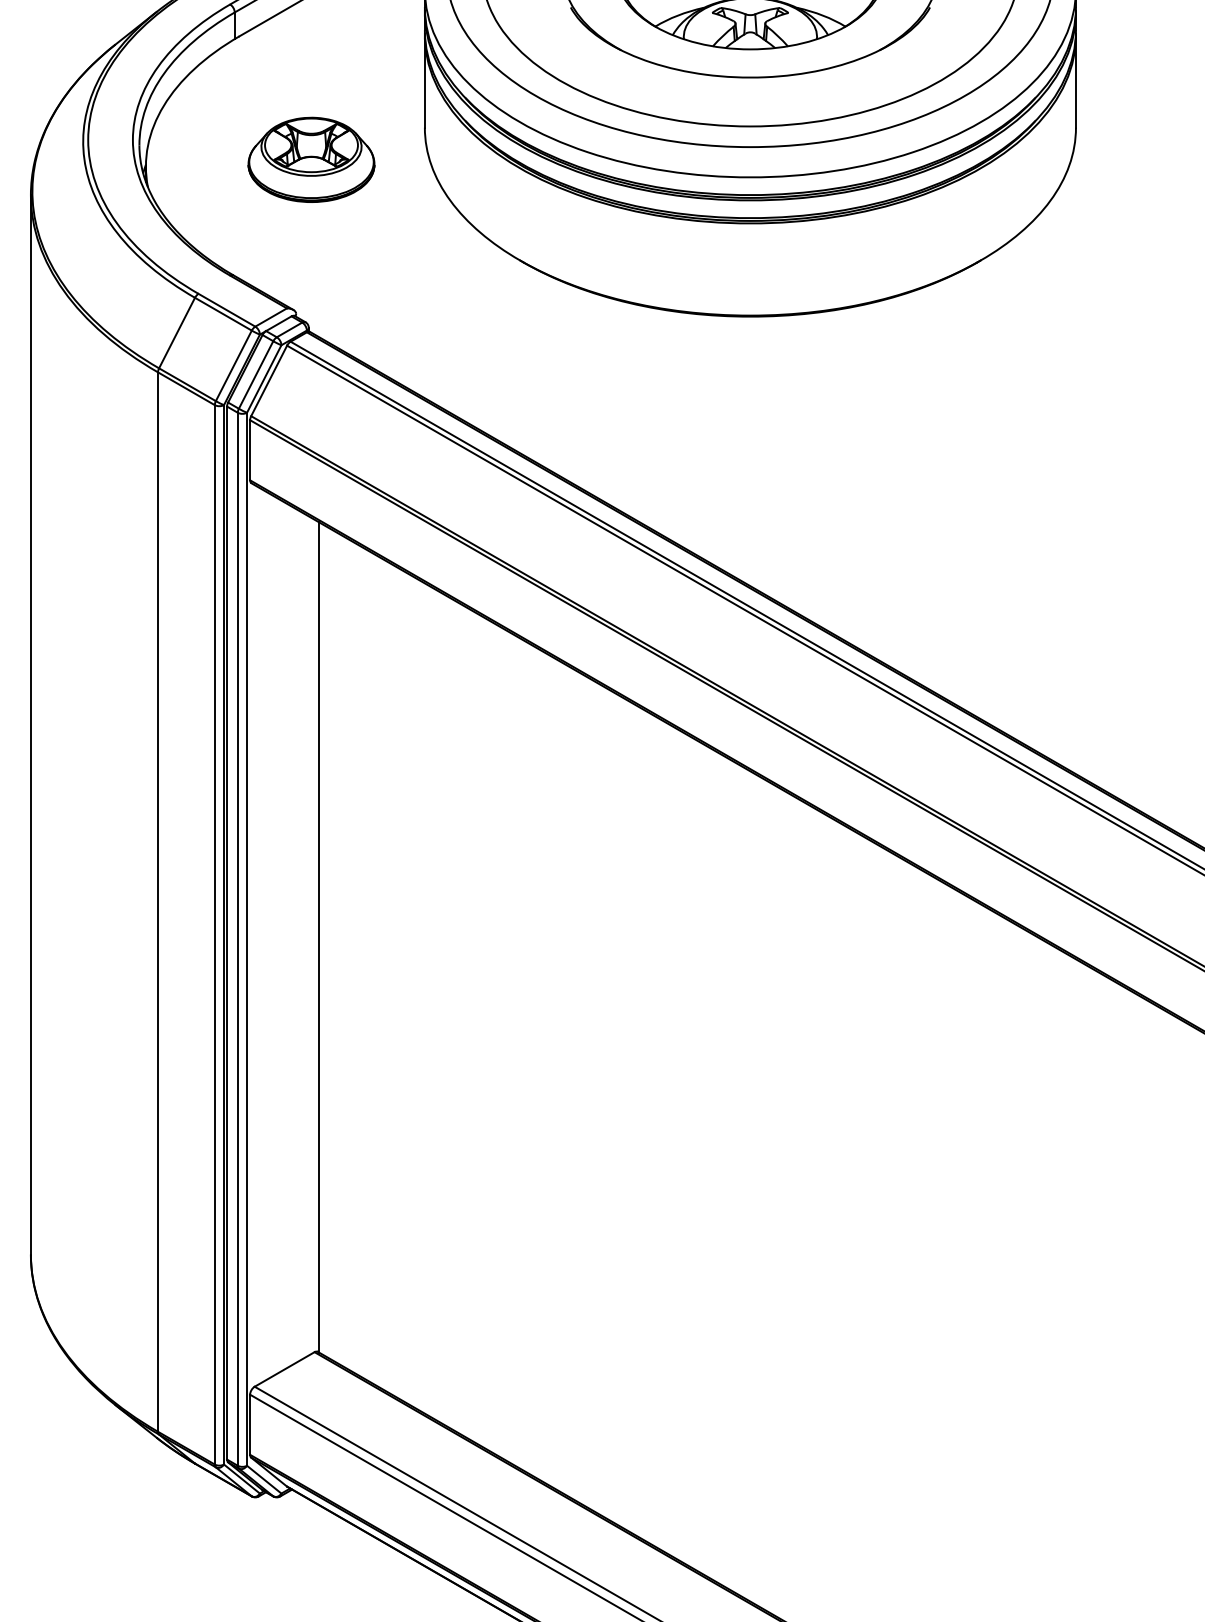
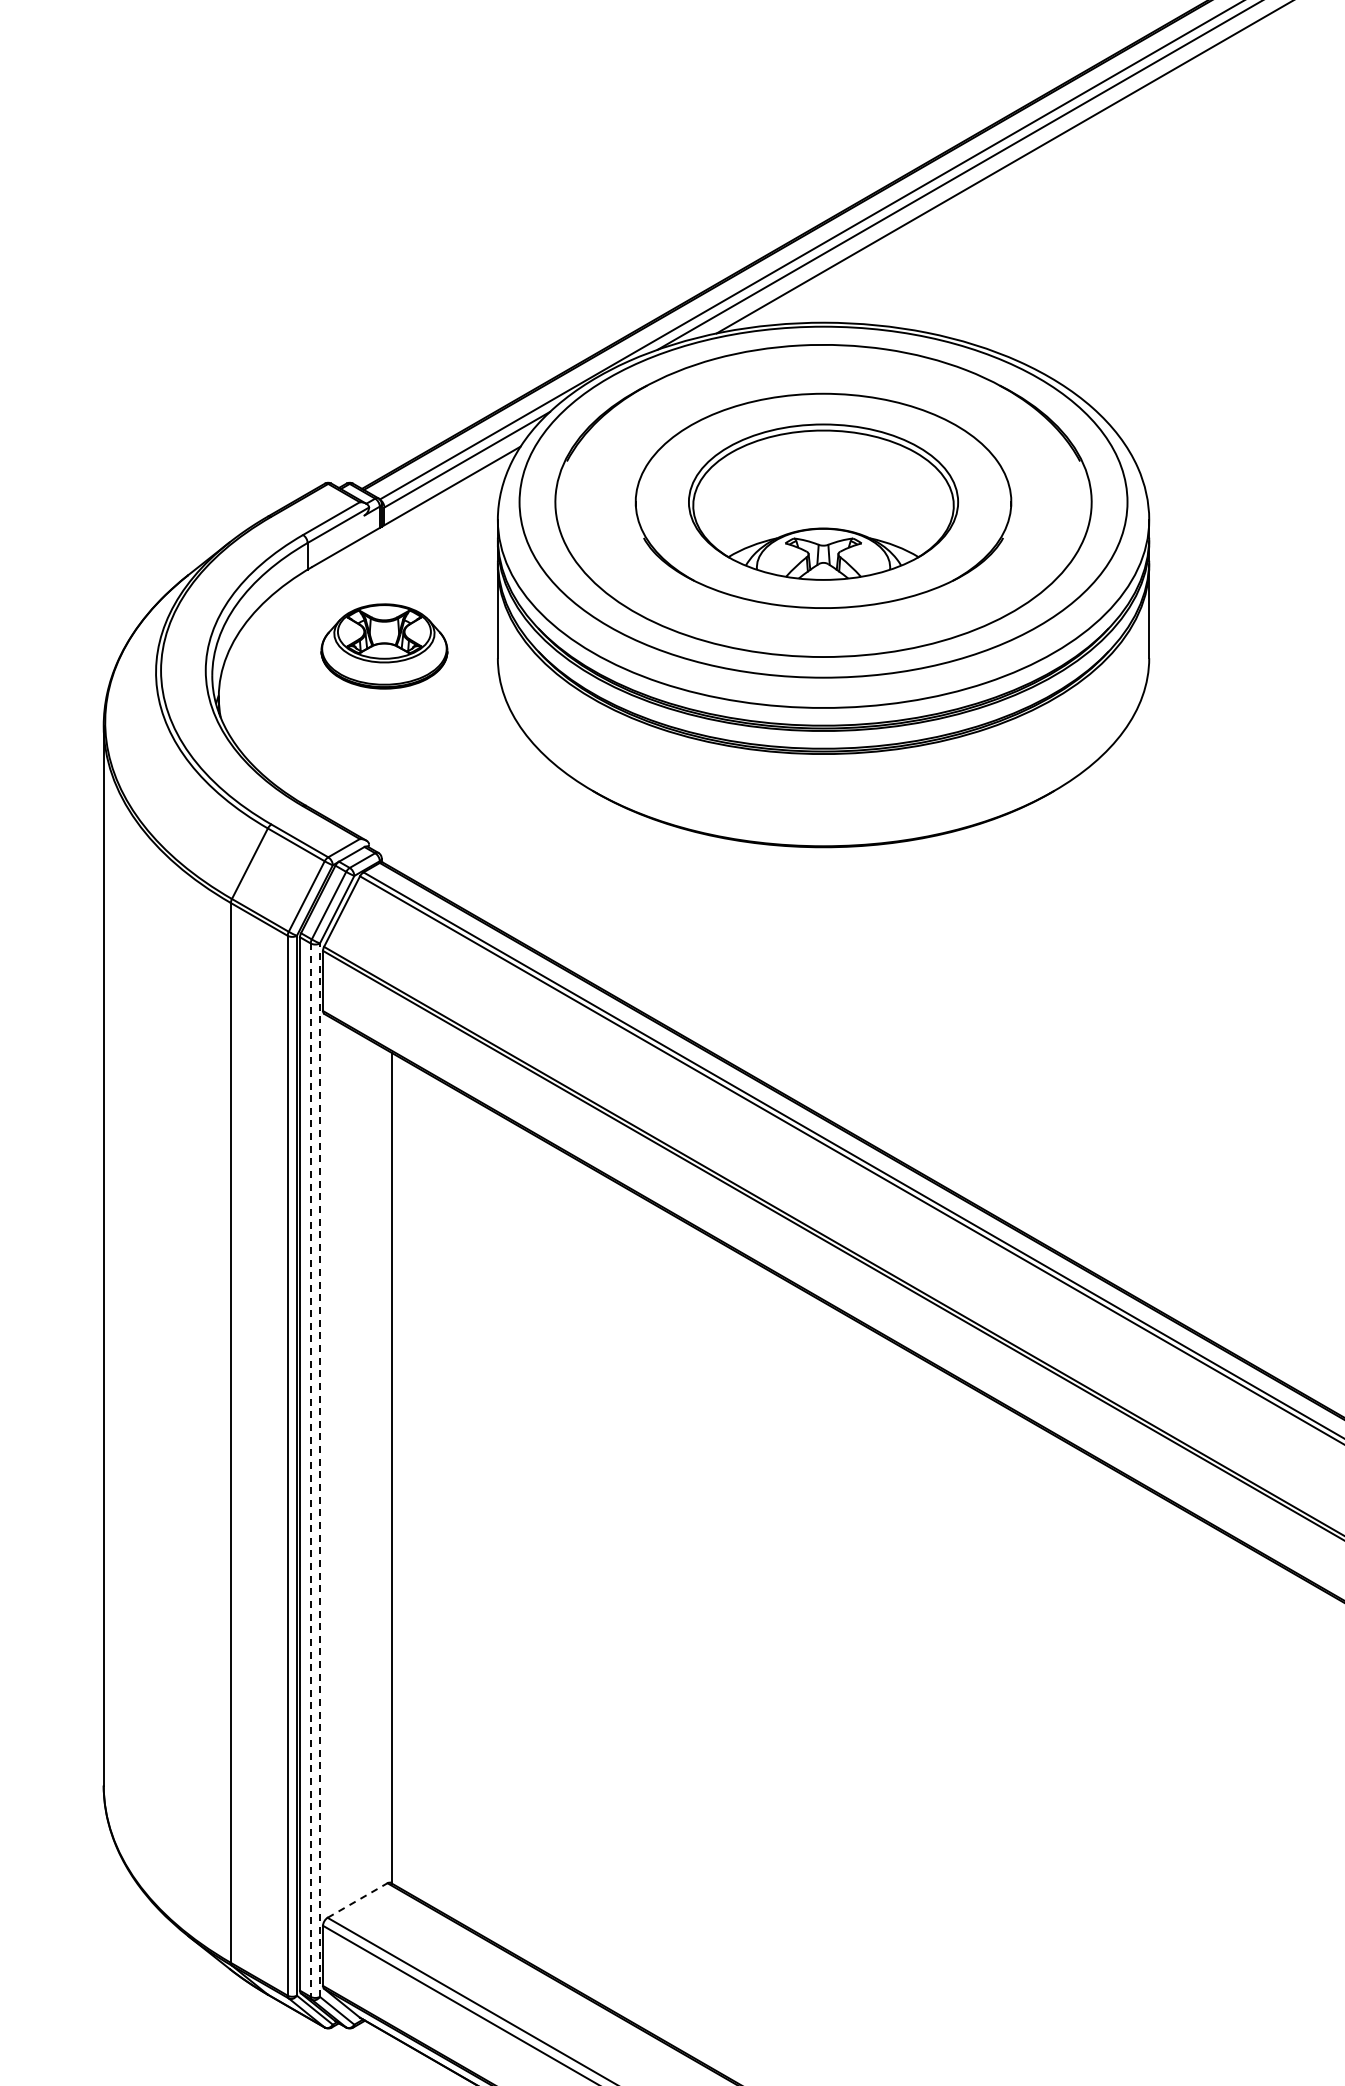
part: (311, 159) -> (384, 646), moved
line: (237, 939) -> (310, 1470), solid -> dashed
line: (246, 939) -> (319, 1470), solid -> dashed
line: (284, 1369) -> (357, 1900), solid -> dashed

